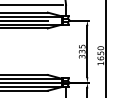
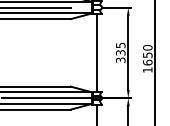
line: (66, 51) -> (97, 52), added

